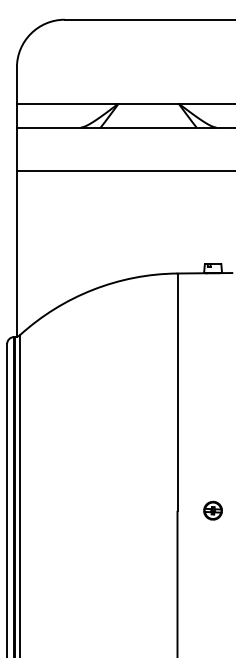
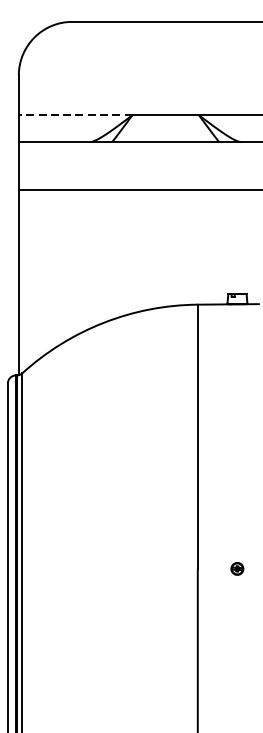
line: (67, 103) -> (75, 115), solid -> dashed
part: (212, 510) -> (236, 568), size x0.6

